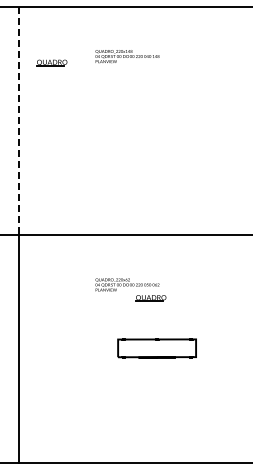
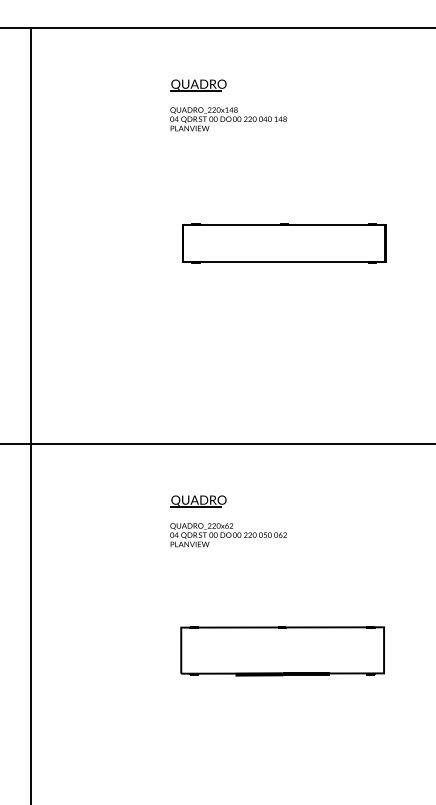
part: (51, 62) -> (197, 84), moved
line: (18, 121) -> (30, 237), dashed -> solid
part: (157, 124) -> (283, 243), added
part: (150, 298) -> (197, 501), moved
part: (156, 348) -> (281, 650), size x1.43

